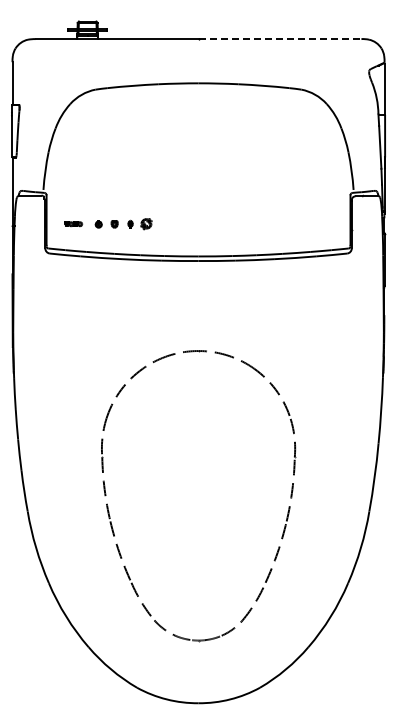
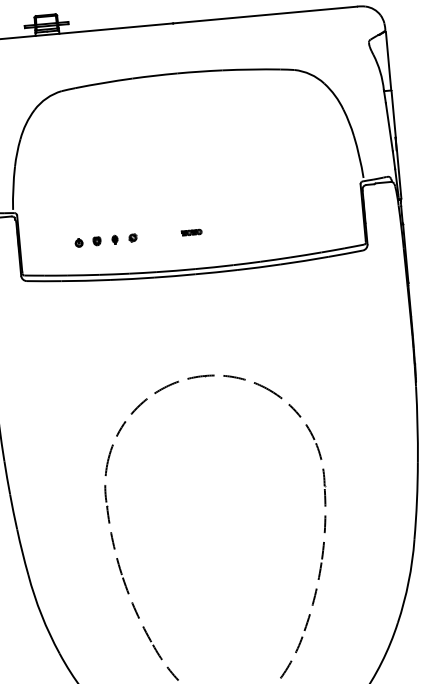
line: (280, 39) -> (265, 15), dashed -> solid
part: (73, 224) -> (191, 232), moved
part: (146, 224) -> (133, 238), size x0.62

